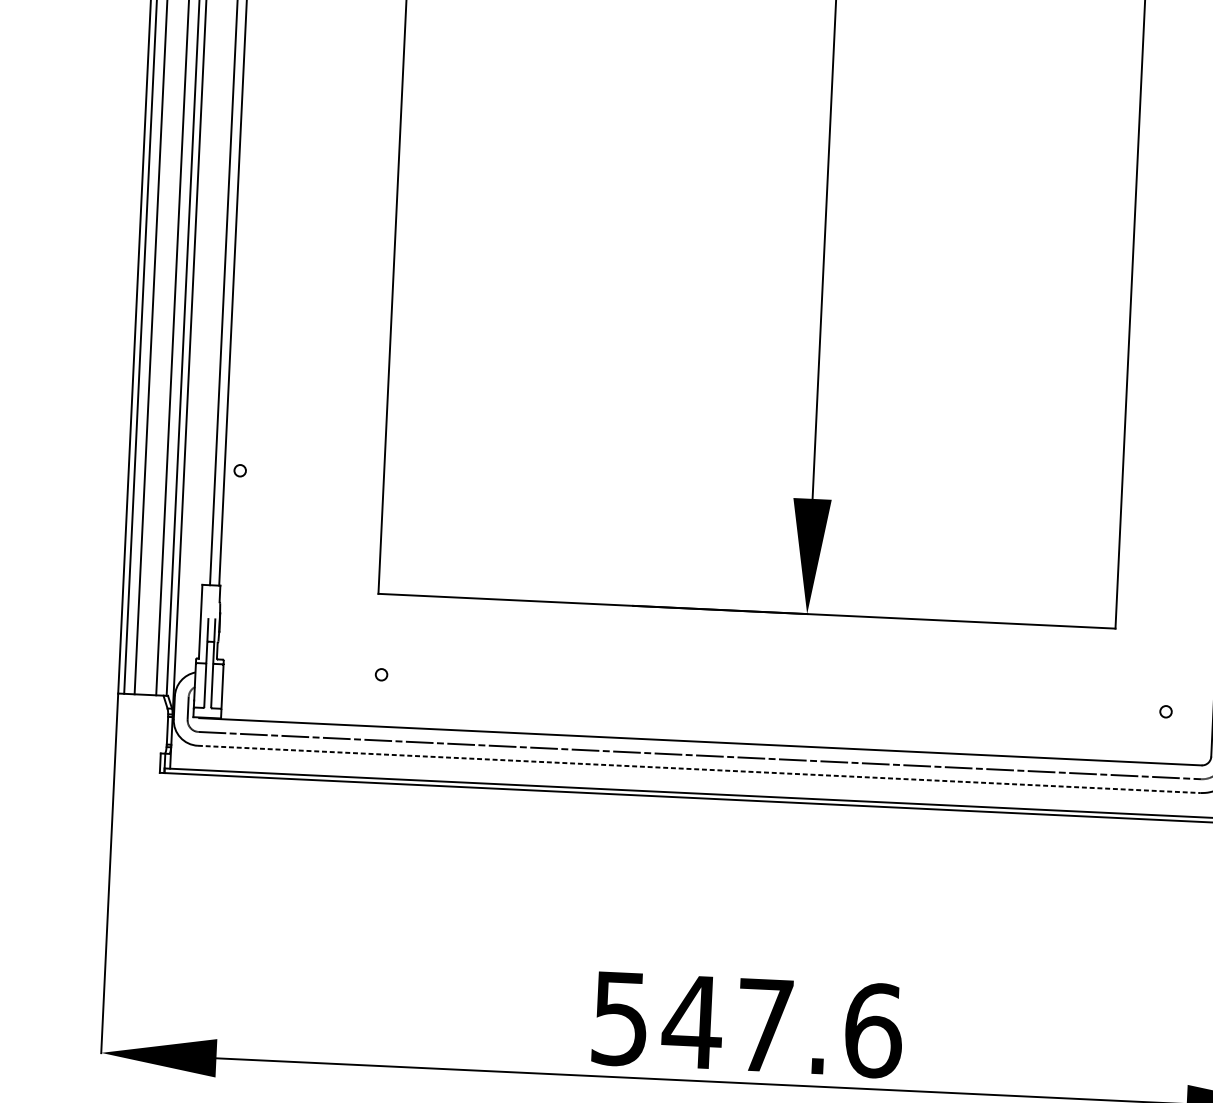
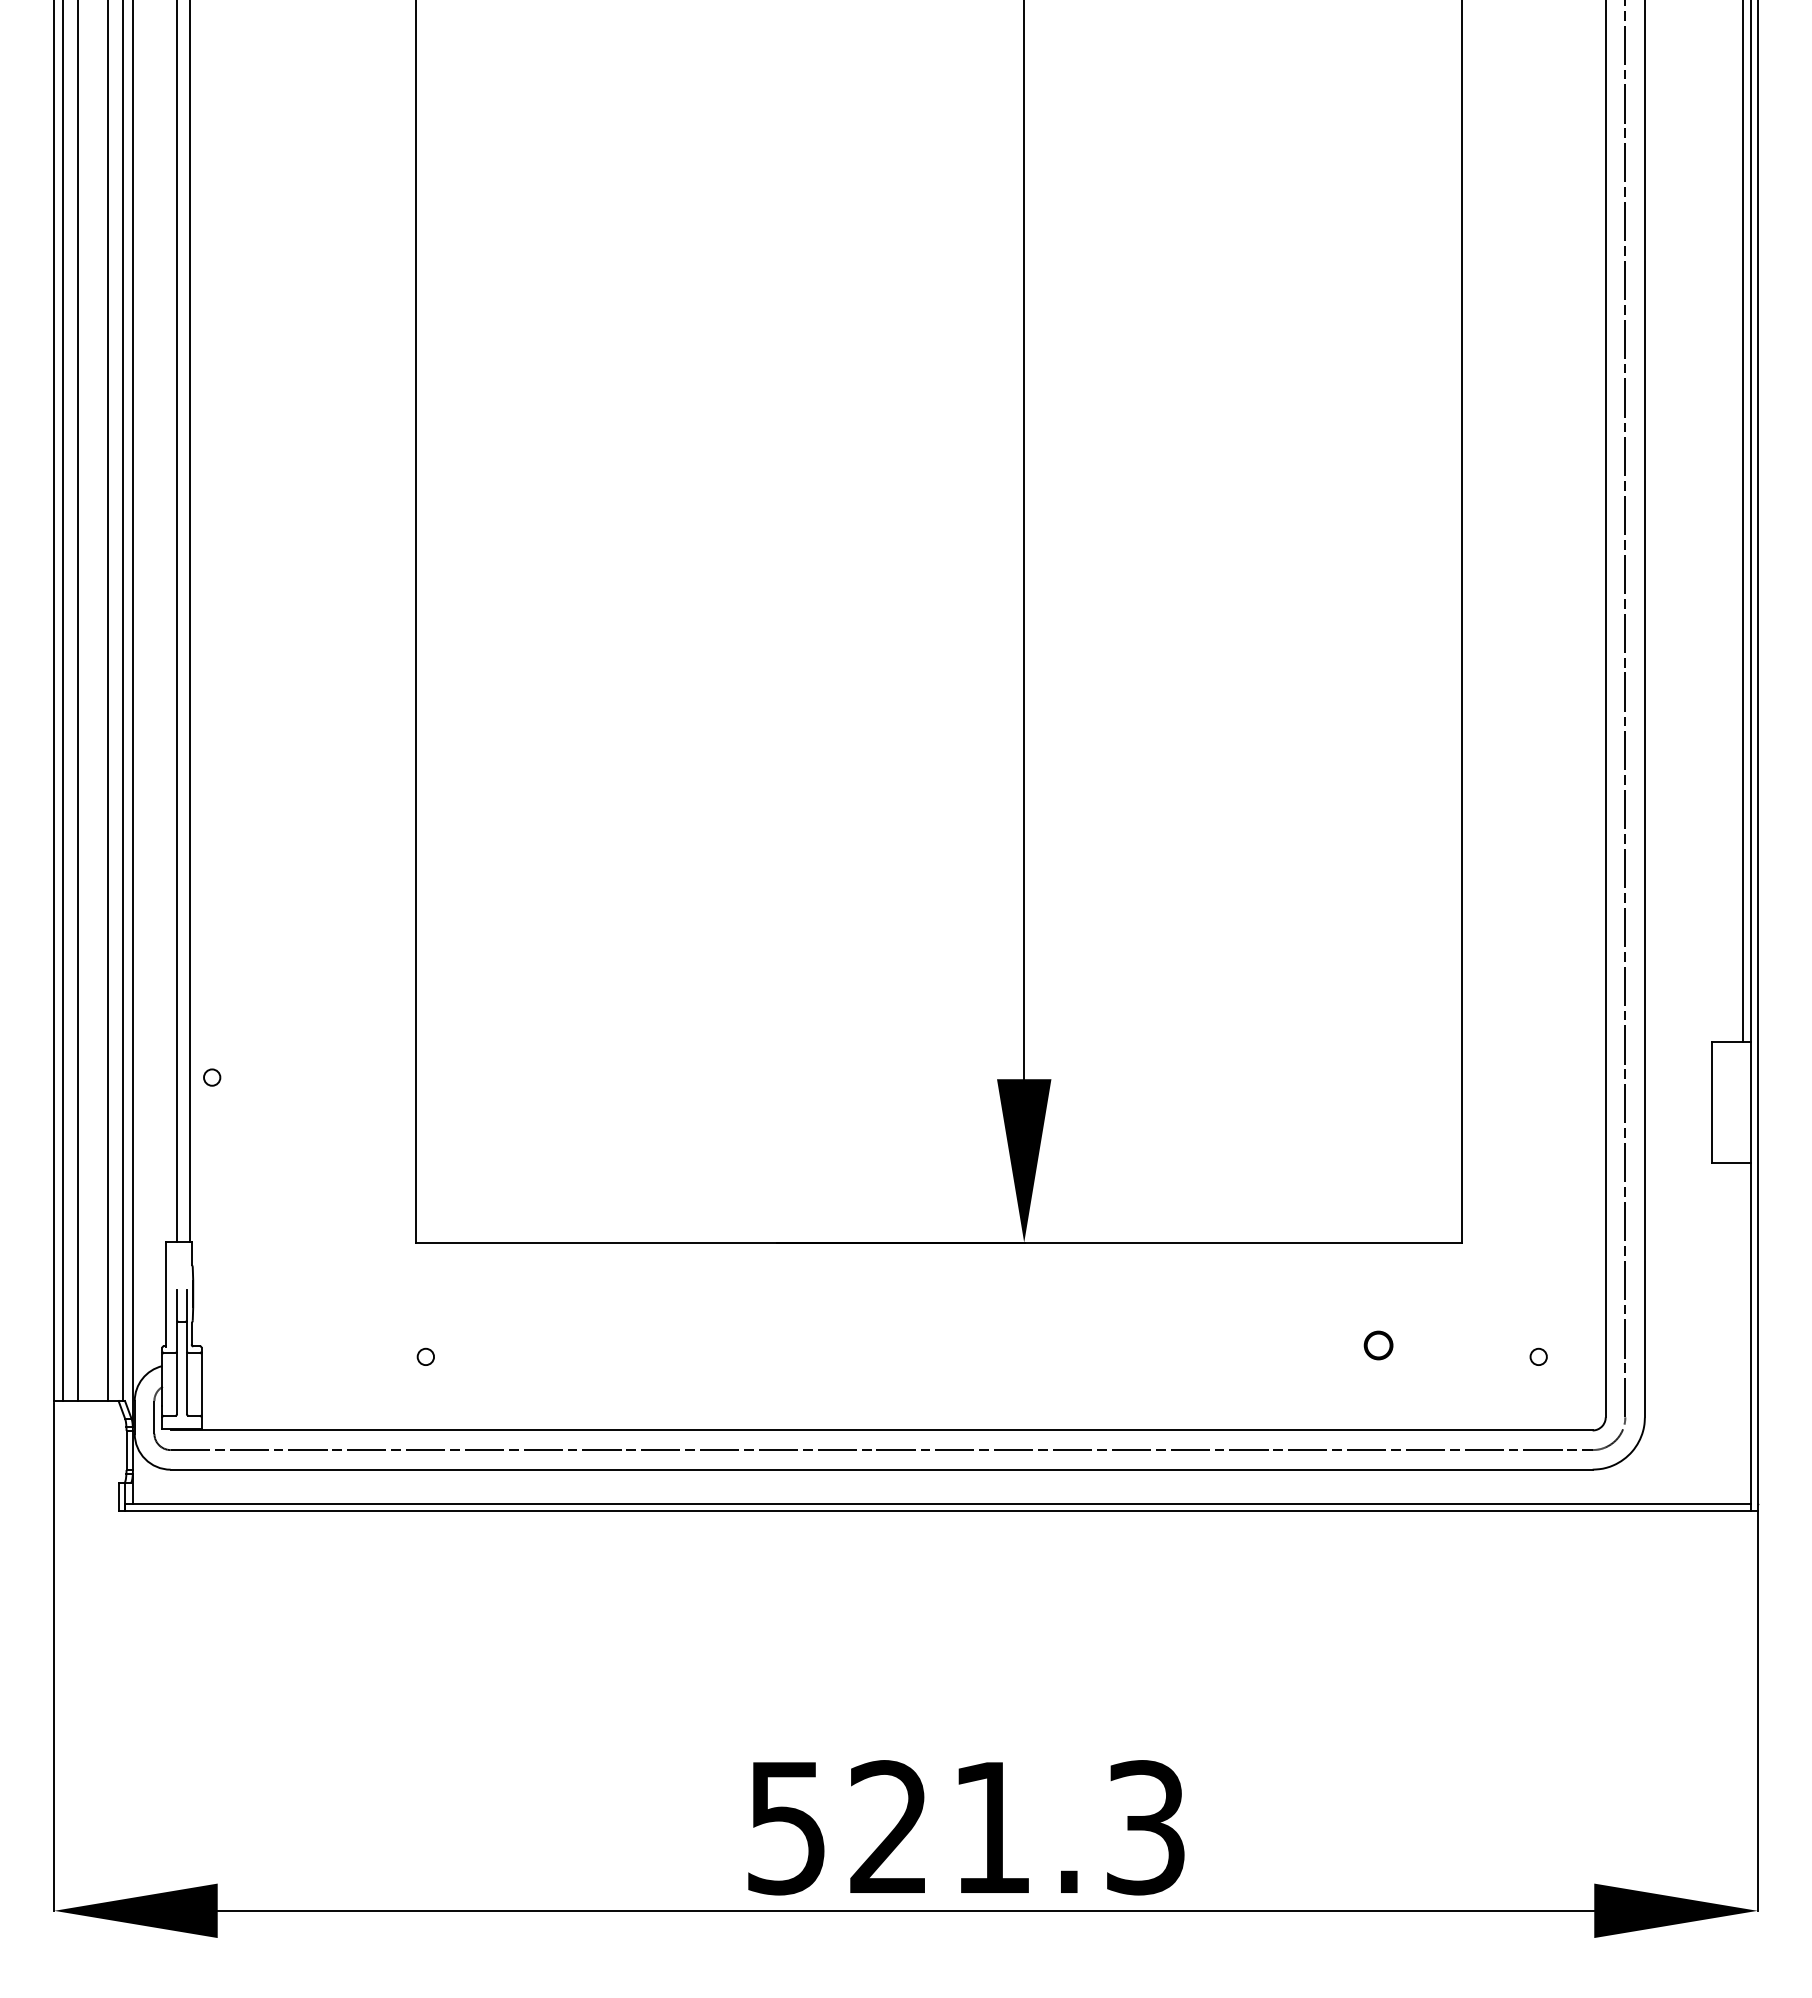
part: (1053, 698) -> (1378, 1345), added
line: (699, 769) -> (881, 1469), dashed -> solid
text: (782, 1026) -> (1016, 1827), 547.6 -> 521.3

